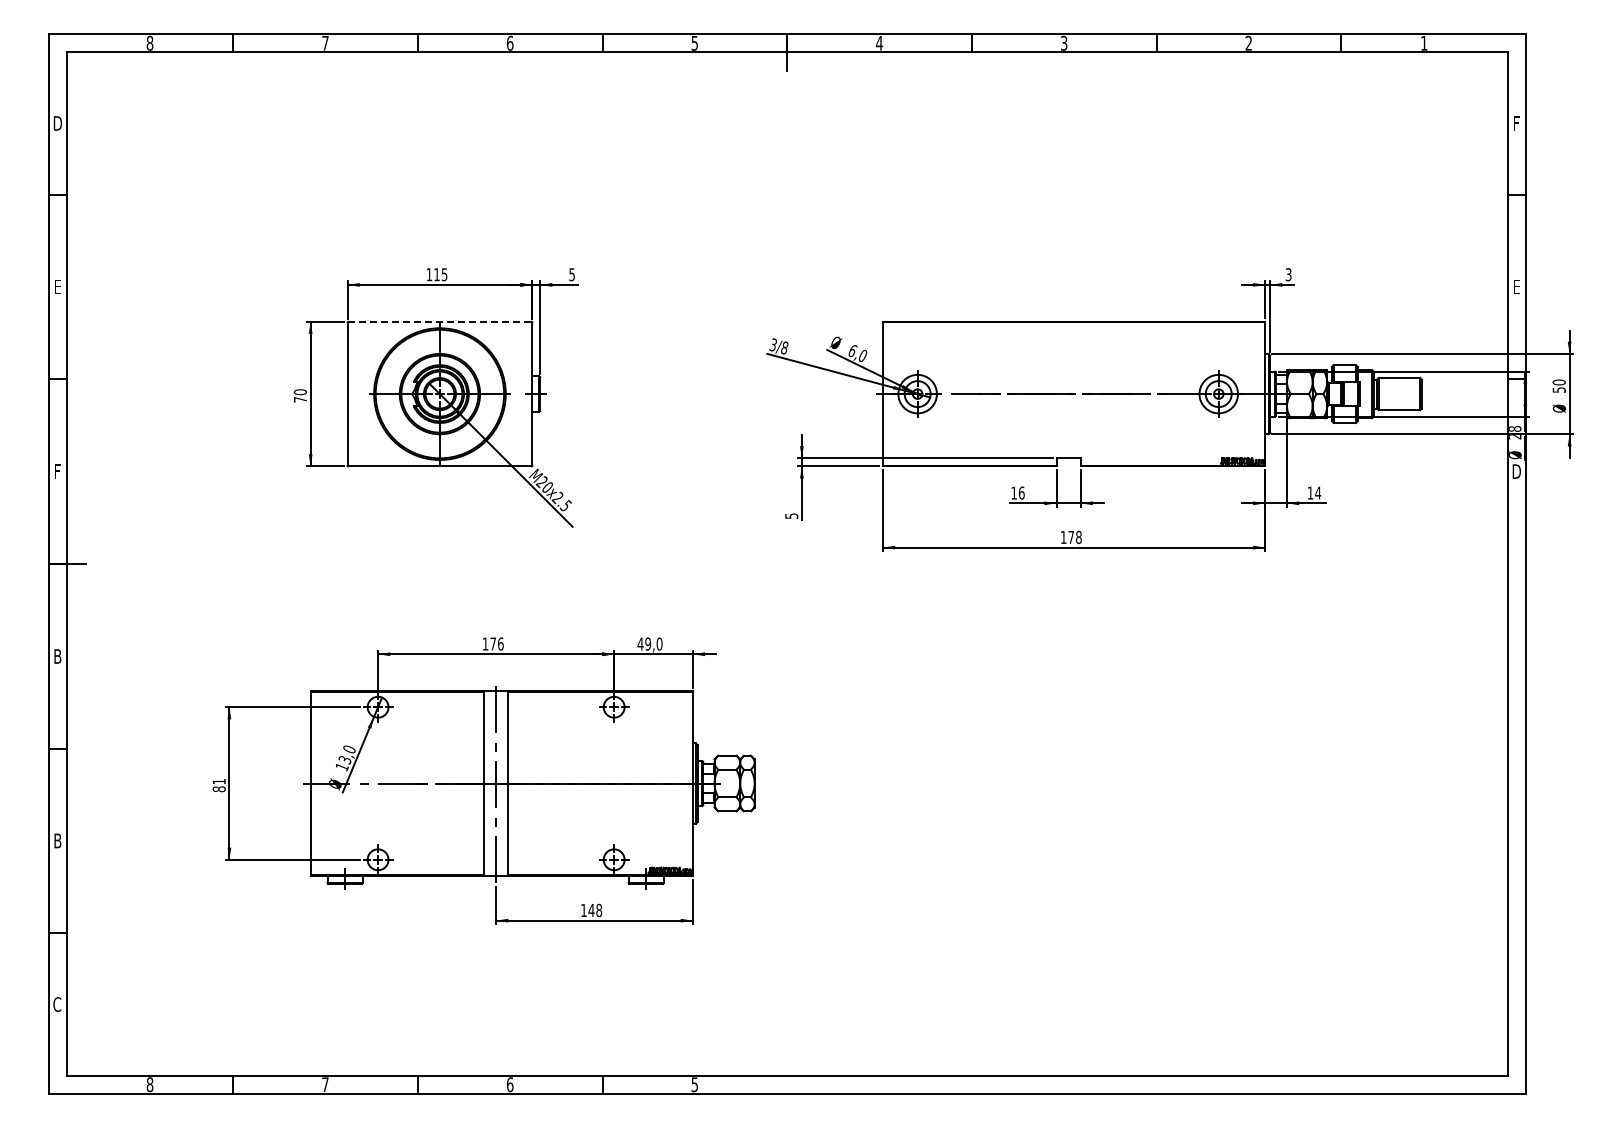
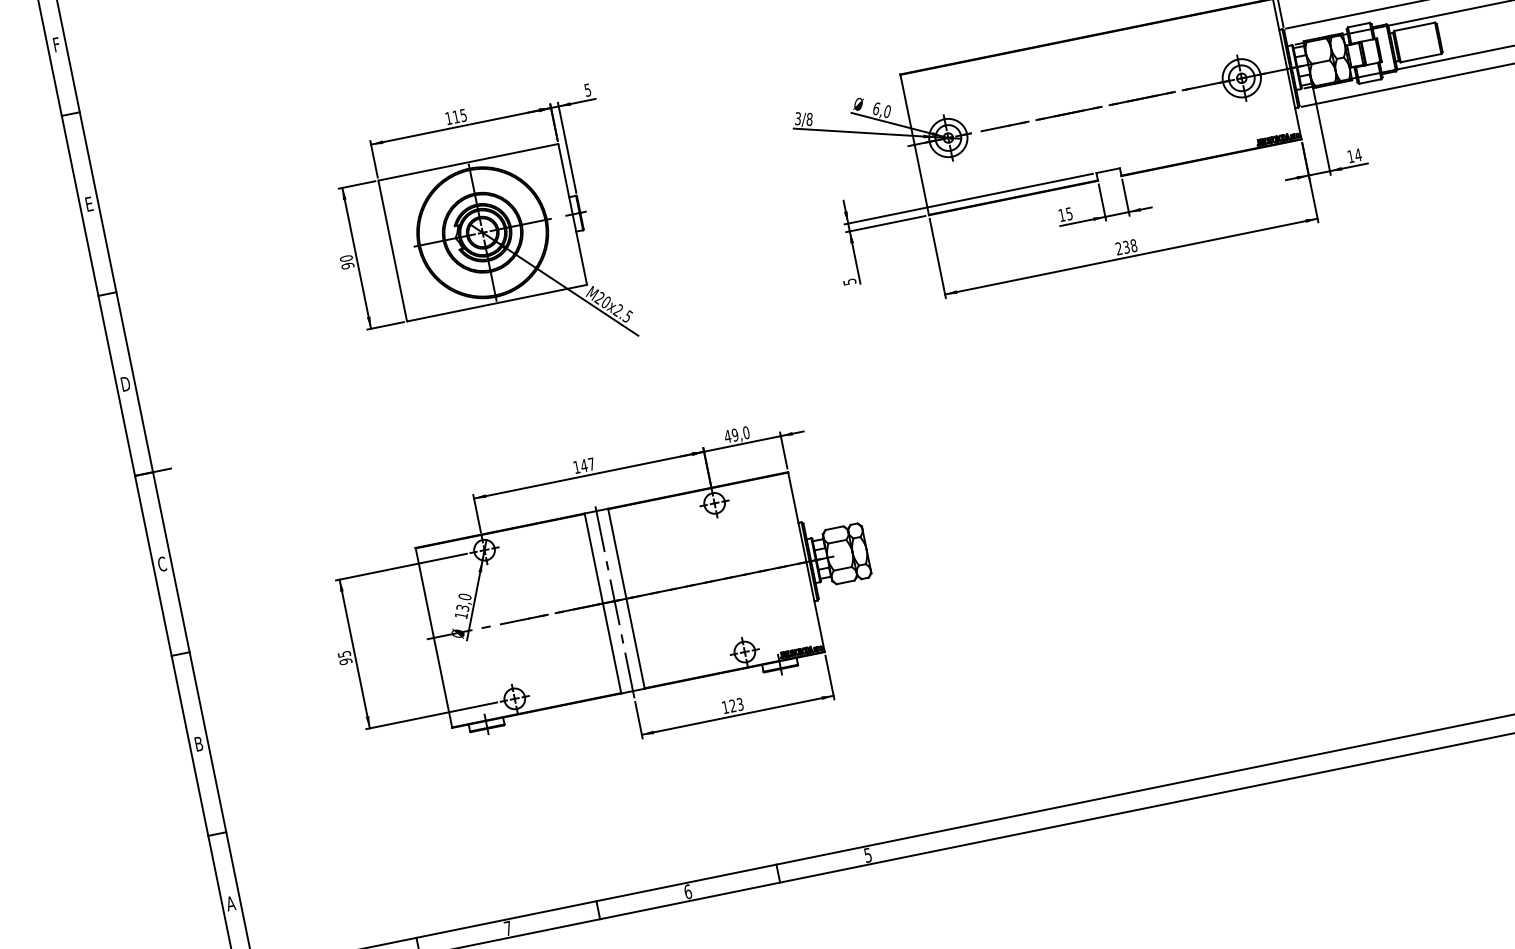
text: (57, 123) -> (56, 44), D -> F
line: (439, 321) -> (467, 162), dashed -> solid
text: (300, 399) -> (347, 265), 70 -> 90
text: (57, 471) -> (125, 384), F -> D
text: (1021, 492) -> (1069, 213), 16 -> 15
text: (1067, 537) -> (1122, 248), 178 -> 238
text: (496, 643) -> (587, 464), 176 -> 147
text: (57, 656) -> (162, 564), B -> C
text: (218, 785) -> (344, 658), 81 -> 95
text: (595, 909) -> (736, 704), 148 -> 123
text: (56, 1004) -> (230, 903), C -> A

